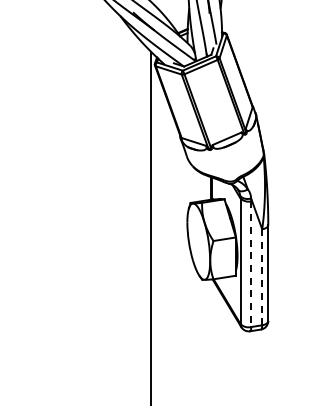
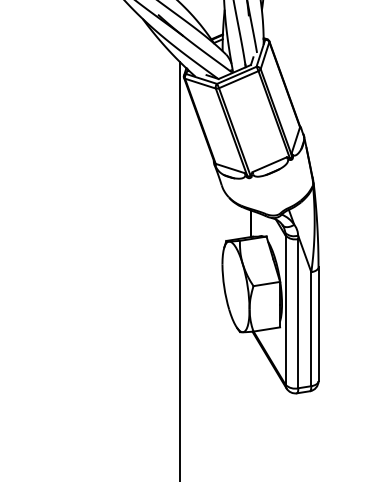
line: (251, 264) -> (298, 314), dashed -> solid
line: (262, 276) -> (311, 328), dashed -> solid

